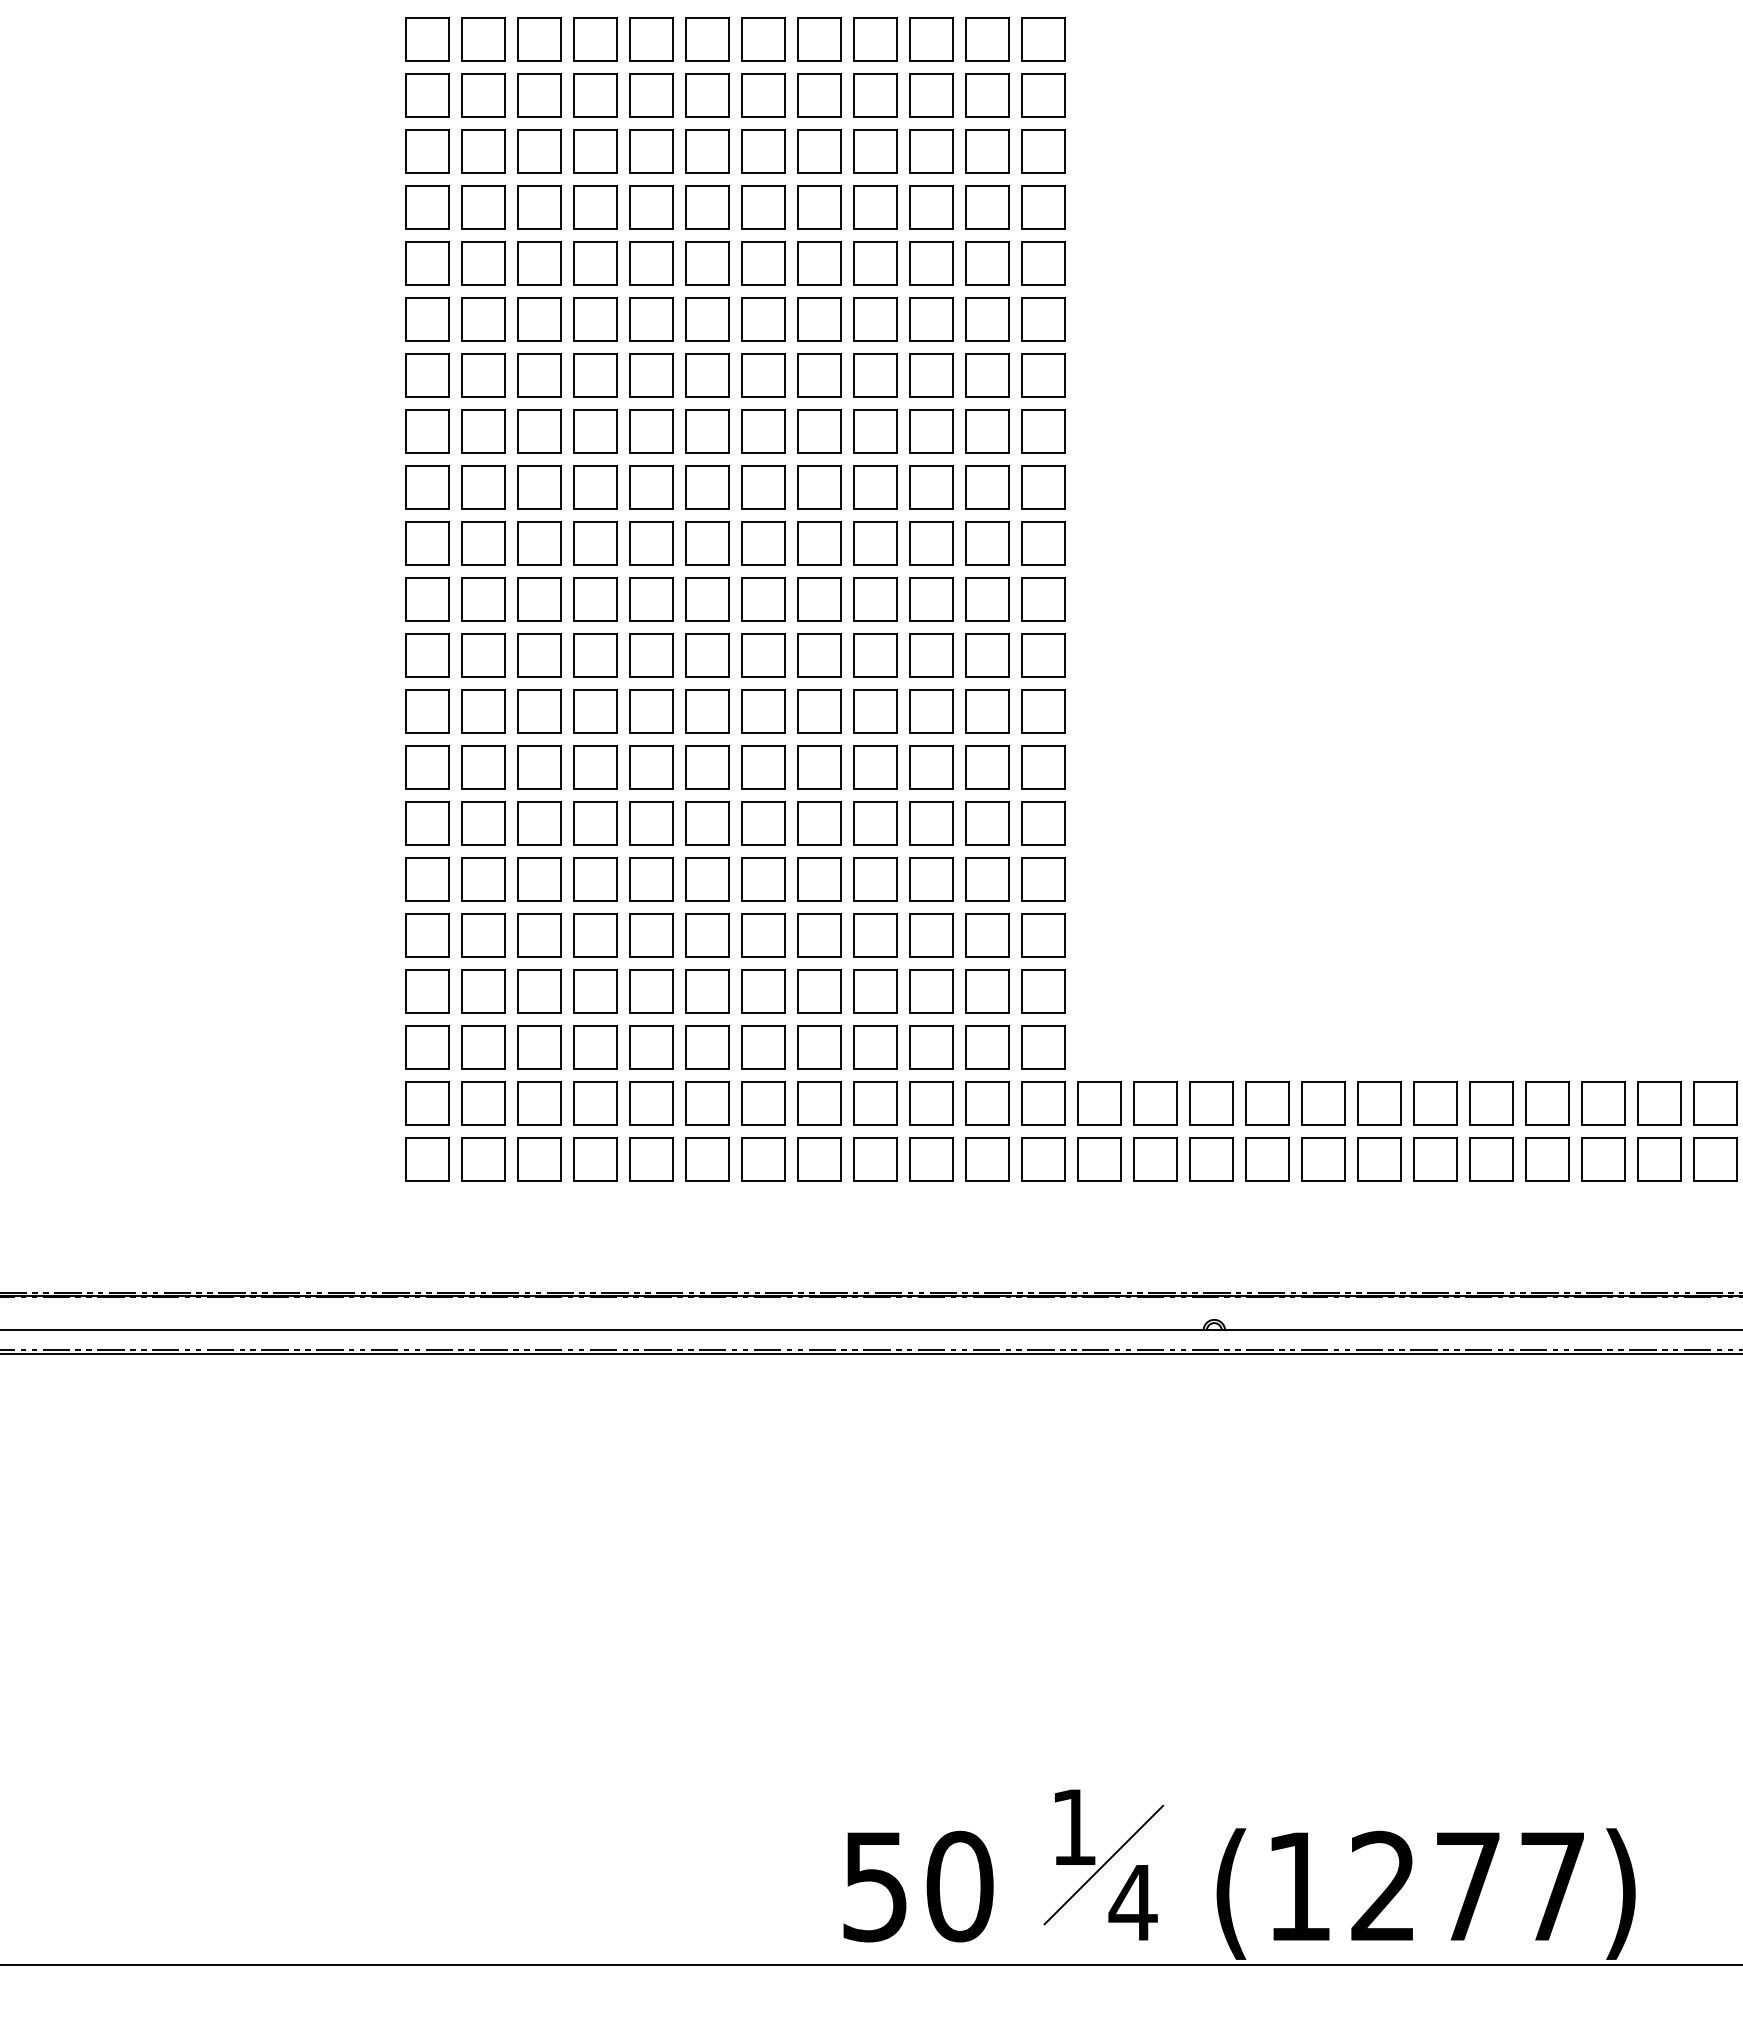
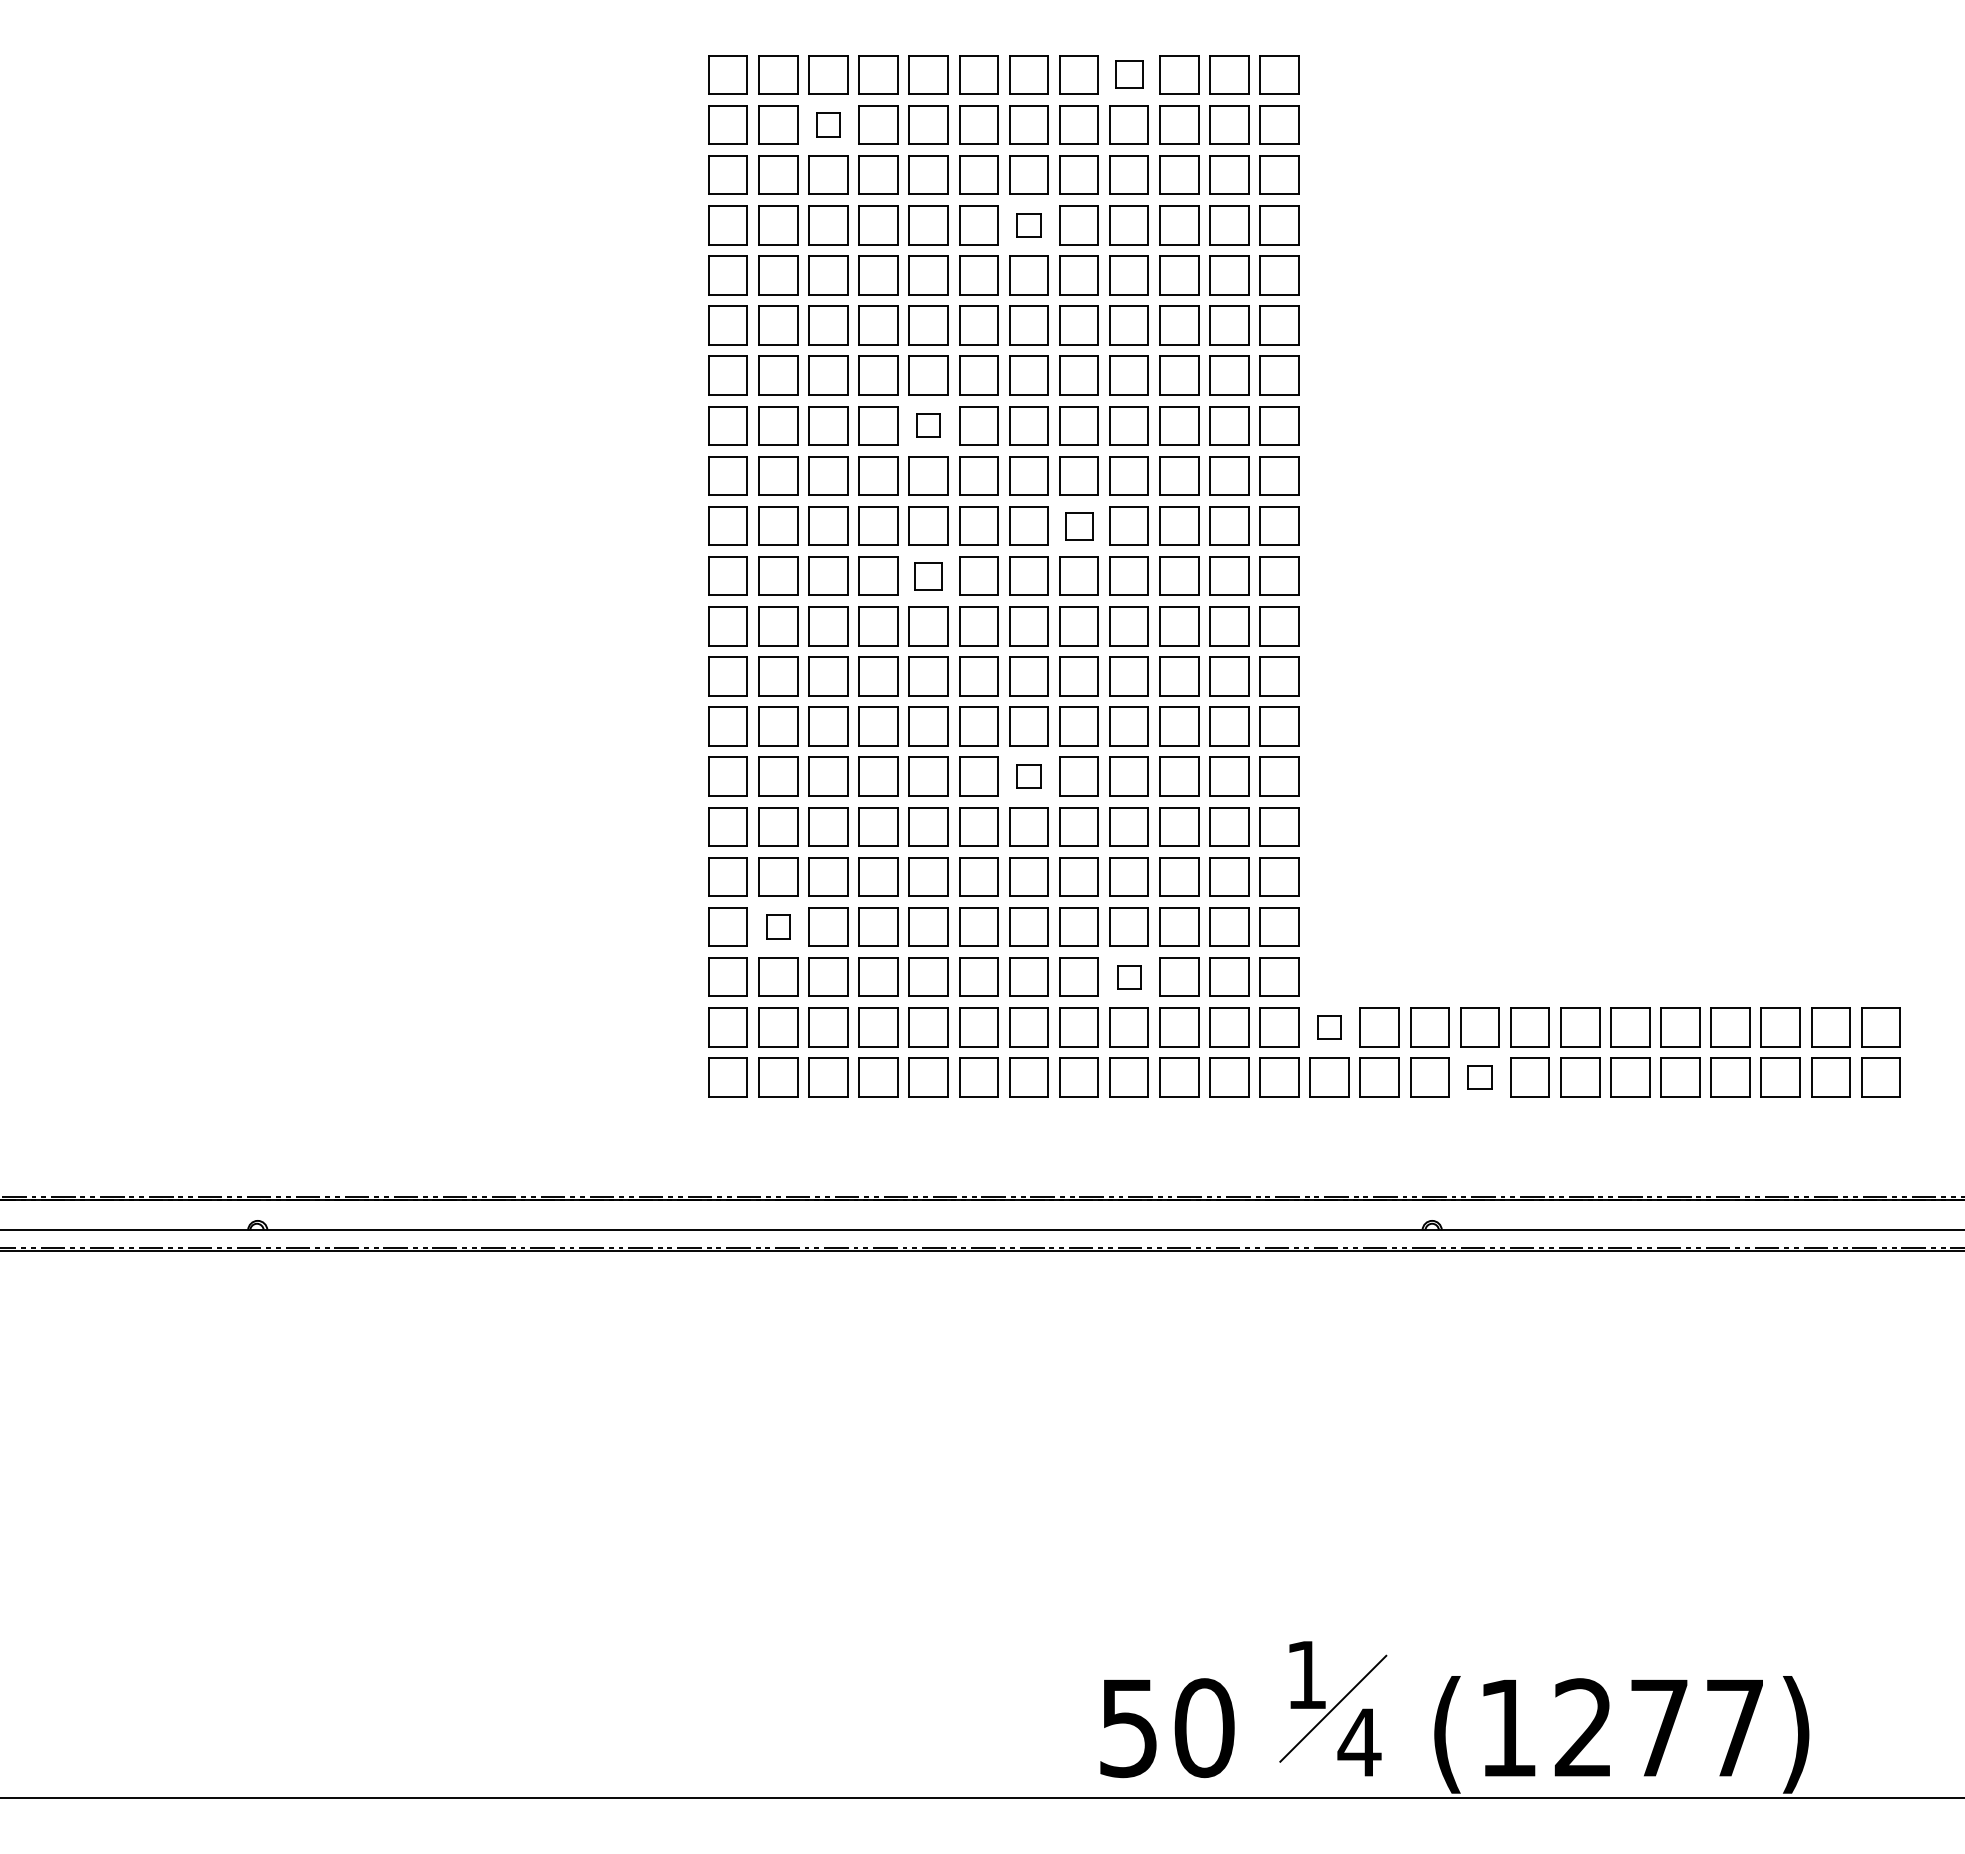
part: (875, 39) -> (1128, 74), size x0.7
part: (539, 94) -> (828, 124), size x0.6
part: (763, 207) -> (1028, 225), size x0.6
part: (651, 431) -> (928, 425), size x0.6
part: (819, 542) -> (1078, 525), size x0.7
part: (651, 598) -> (928, 575), size x0.7
part: (763, 823) -> (1028, 776), size x0.6
part: (483, 990) -> (778, 926), size x0.6
part: (875, 1046) -> (1128, 976), size x0.6
part: (1099, 1103) -> (1329, 1027), size x0.6
part: (1267, 1159) -> (1479, 1077), size x0.6

